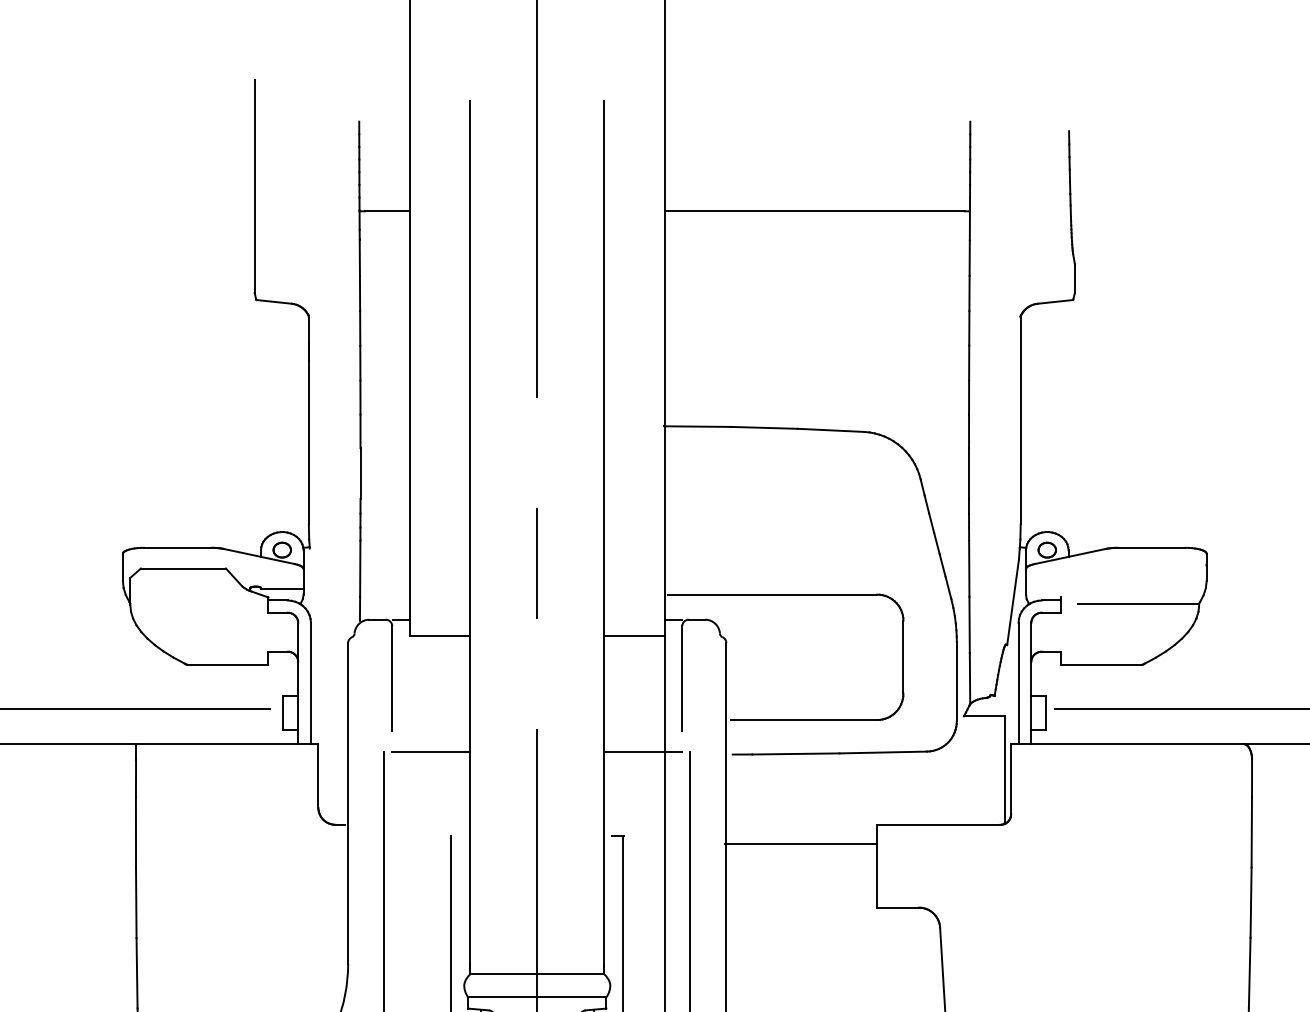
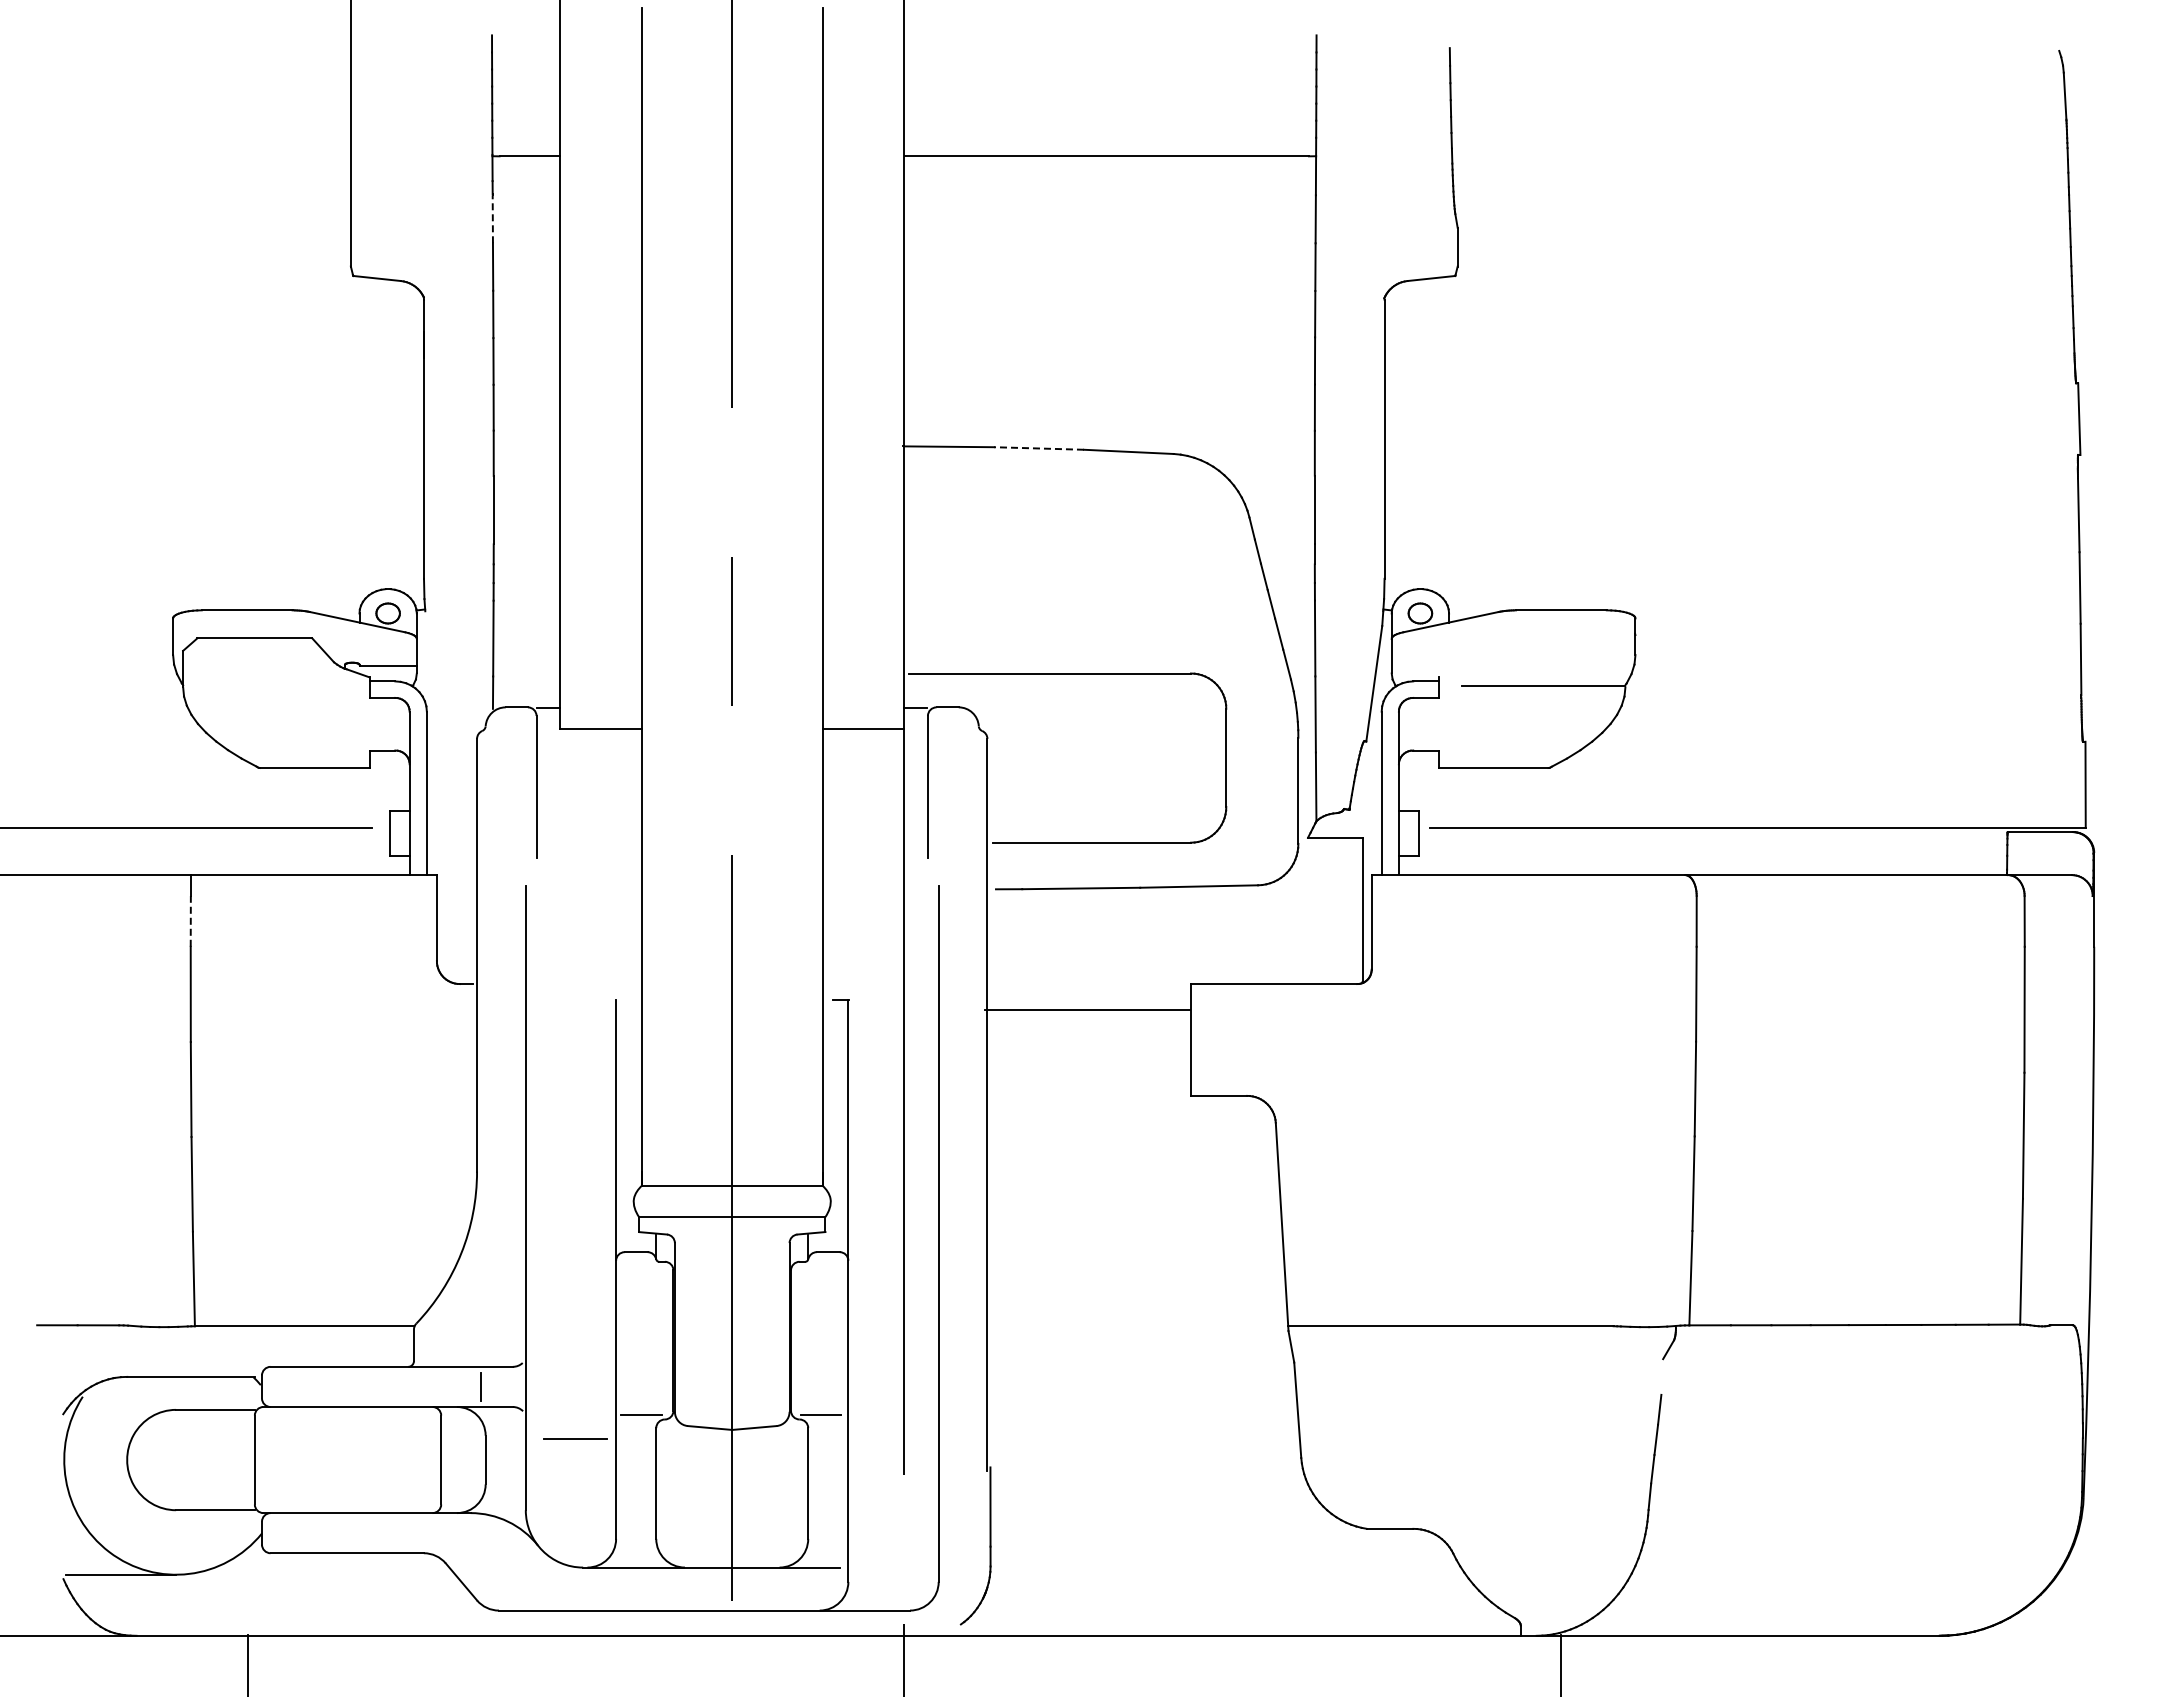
line: (359, 258) -> (492, 219), solid -> dashed
line: (764, 427) -> (1039, 448), solid -> dashed
line: (430, 751) -> (588, 885), removed
line: (642, 751) -> (874, 885), removed
line: (135, 777) -> (190, 920), solid -> dashed

